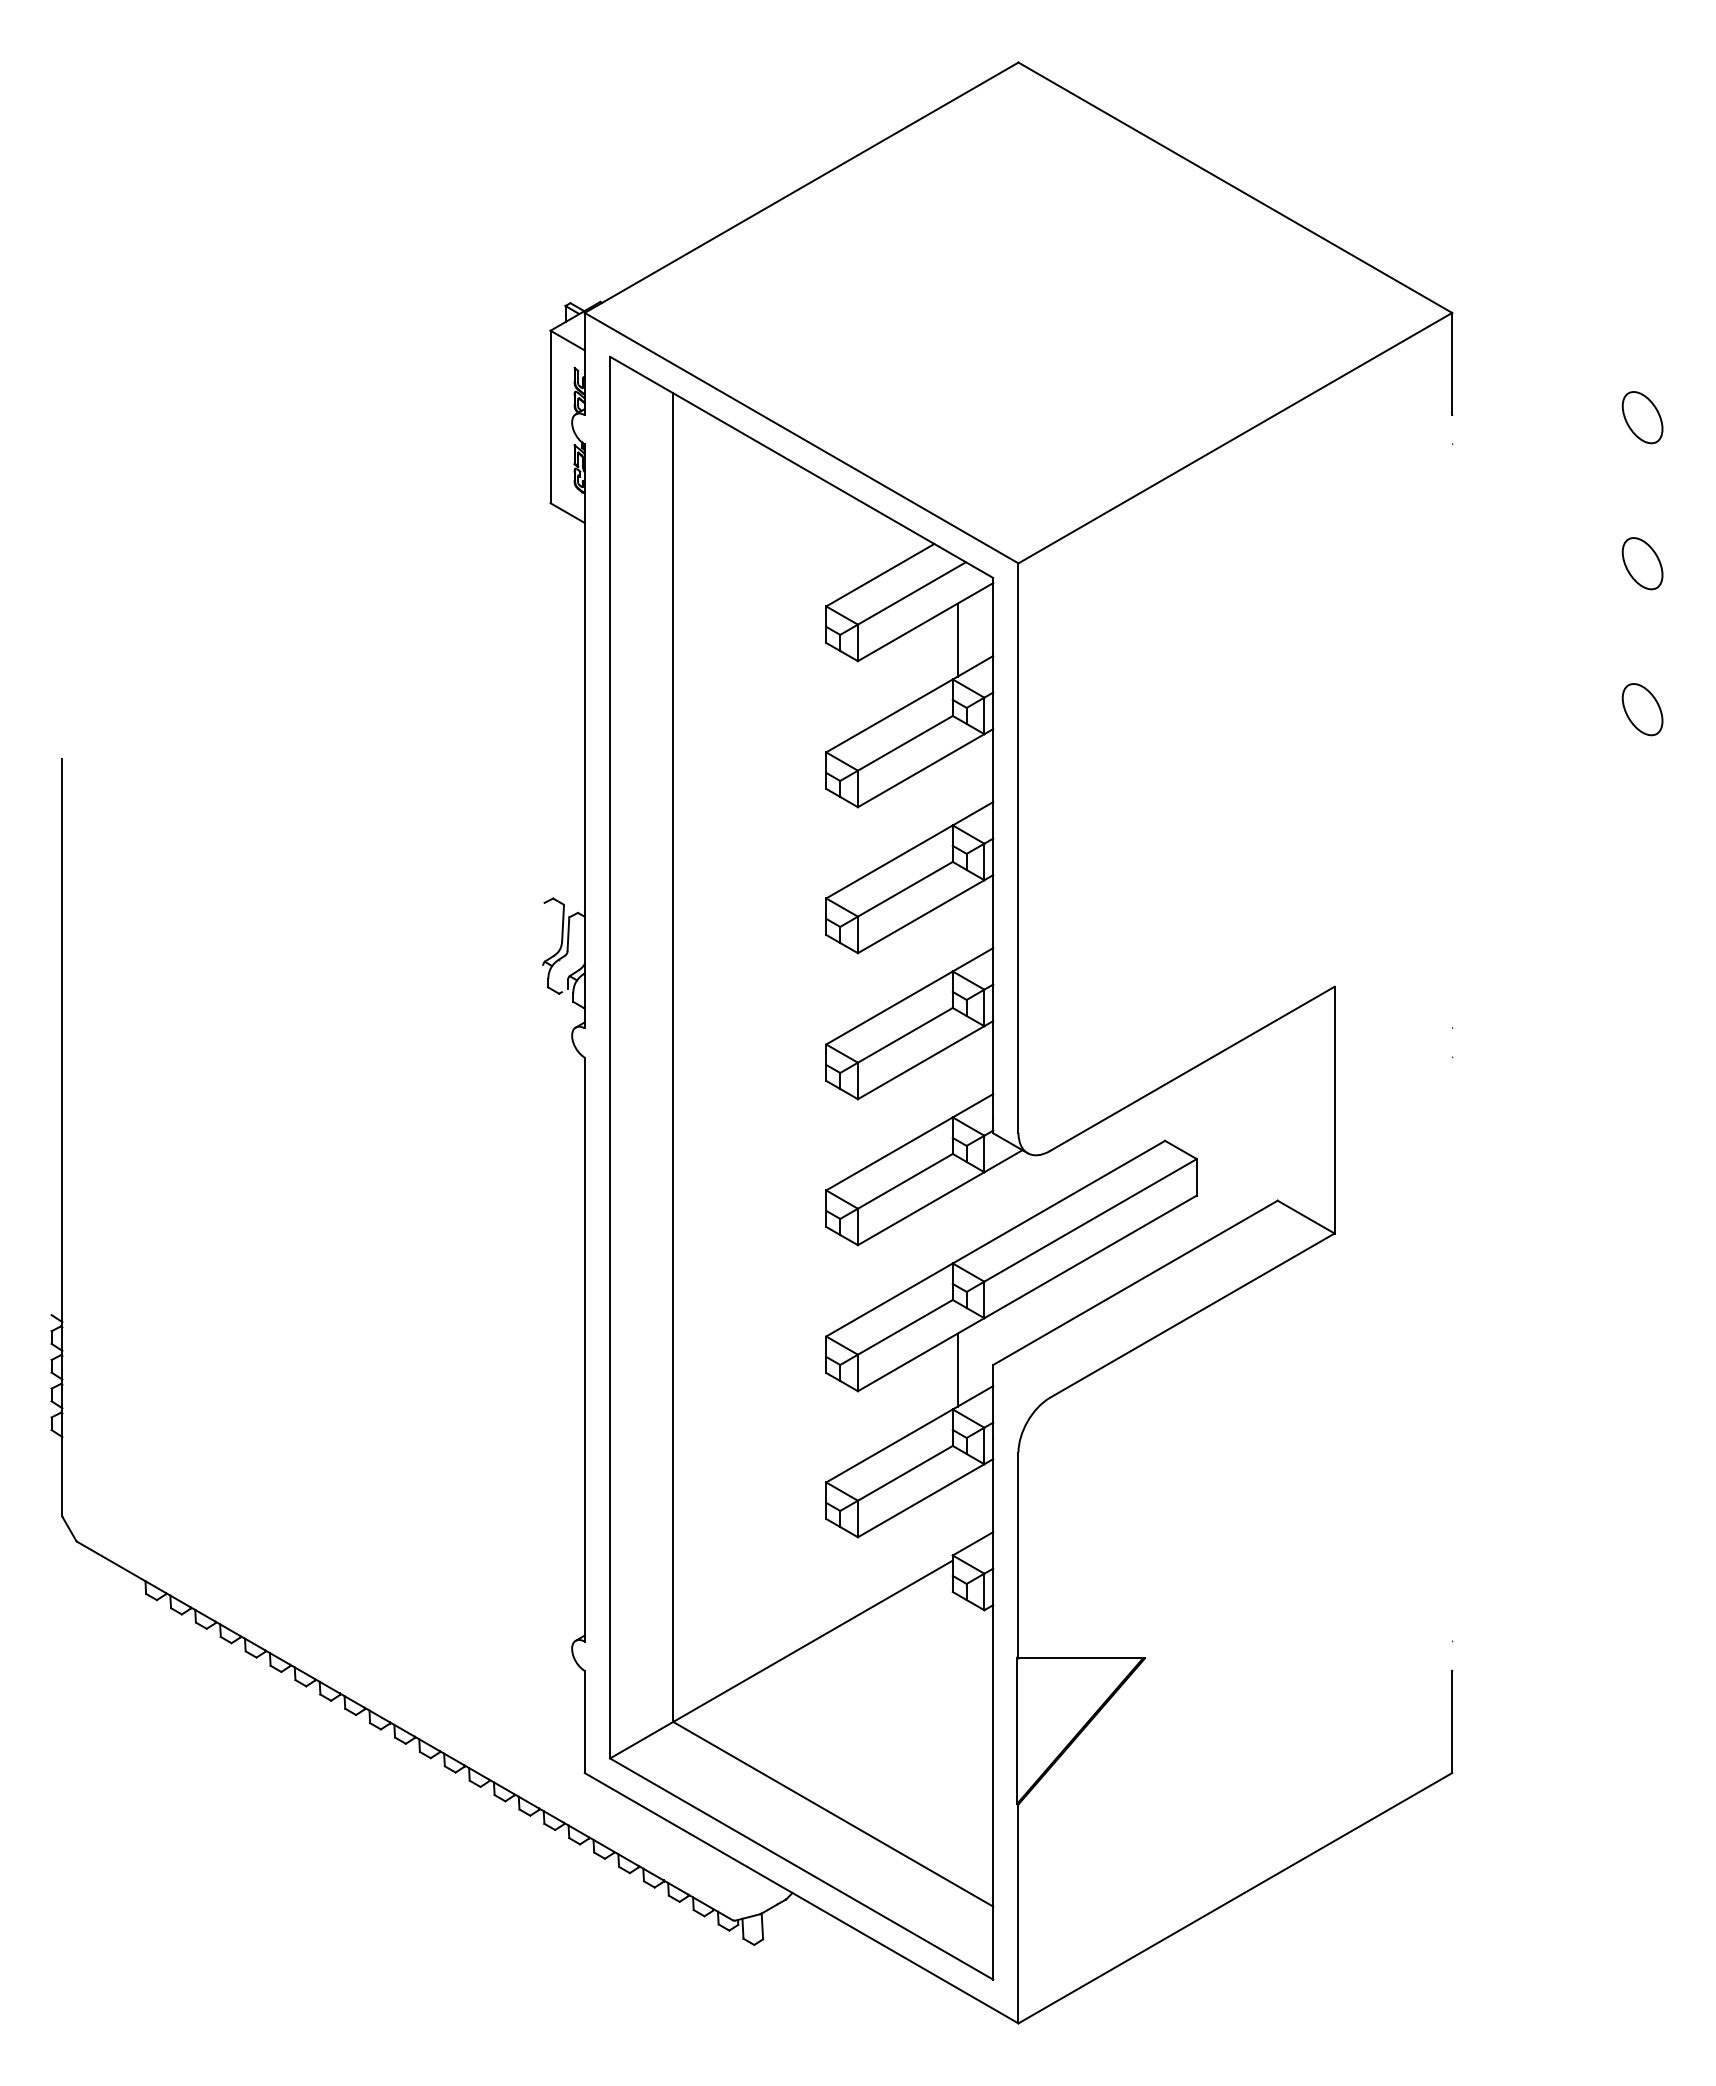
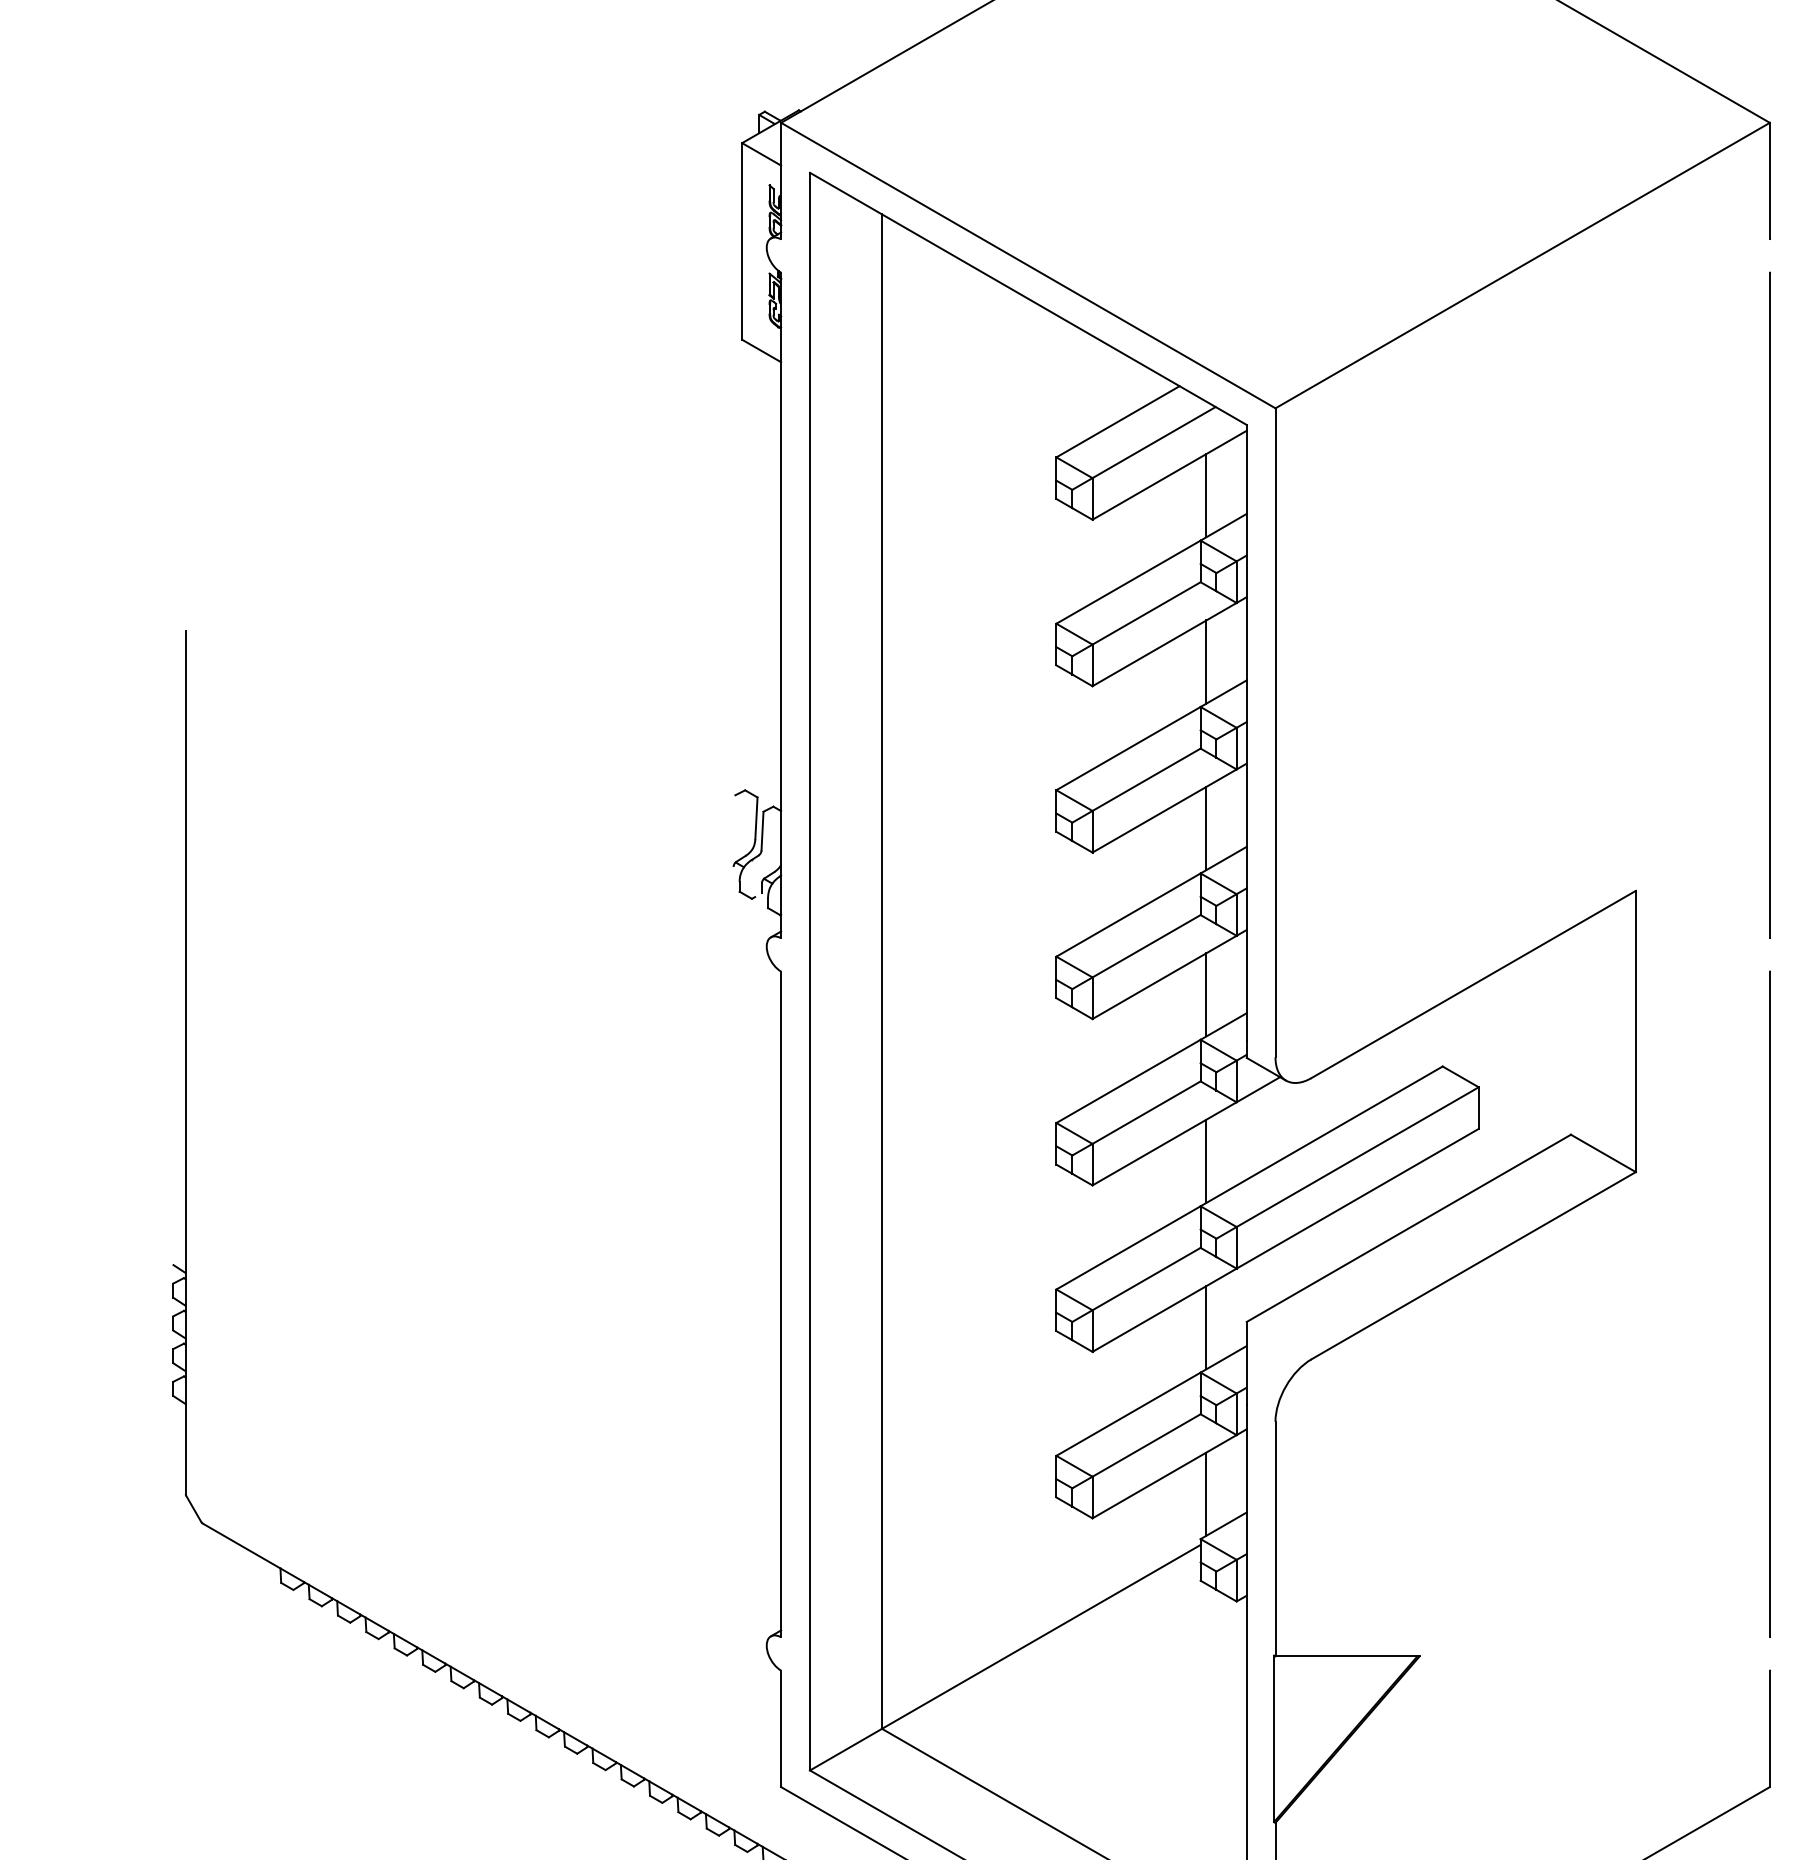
line: (1452, 736) -> (1770, 605), added
line: (957, 785) -> (1205, 661), added
line: (957, 931) -> (1205, 827), added
line: (957, 1077) -> (1205, 994), added
line: (957, 1223) -> (1205, 1160), added
line: (1452, 1349) -> (1770, 1304), added
line: (957, 1515) -> (1205, 1493), added

